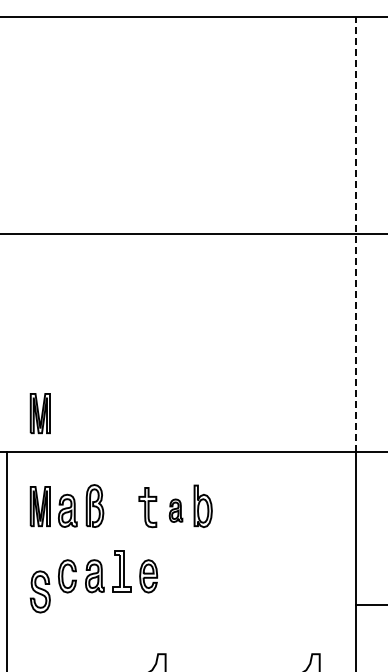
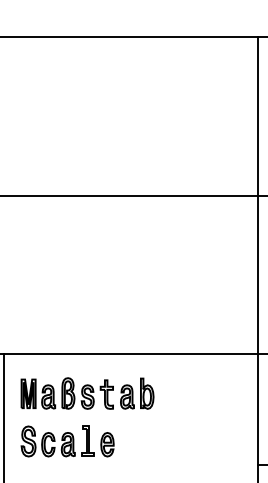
line: (355, 234) -> (258, 195), dashed -> solid
part: (39, 413) -> (27, 326), removed
part: (121, 510) -> (87, 396), added
part: (175, 510) -> (127, 396), size x1.43
part: (39, 591) -> (27, 441), moved

